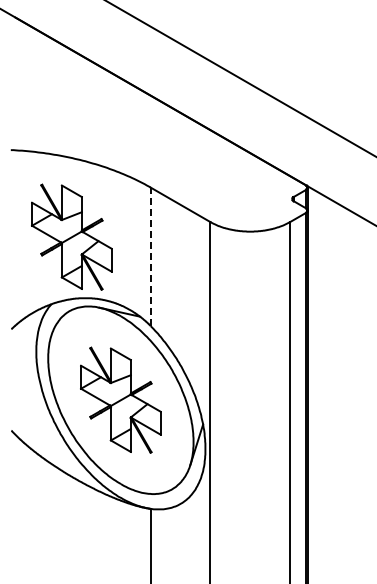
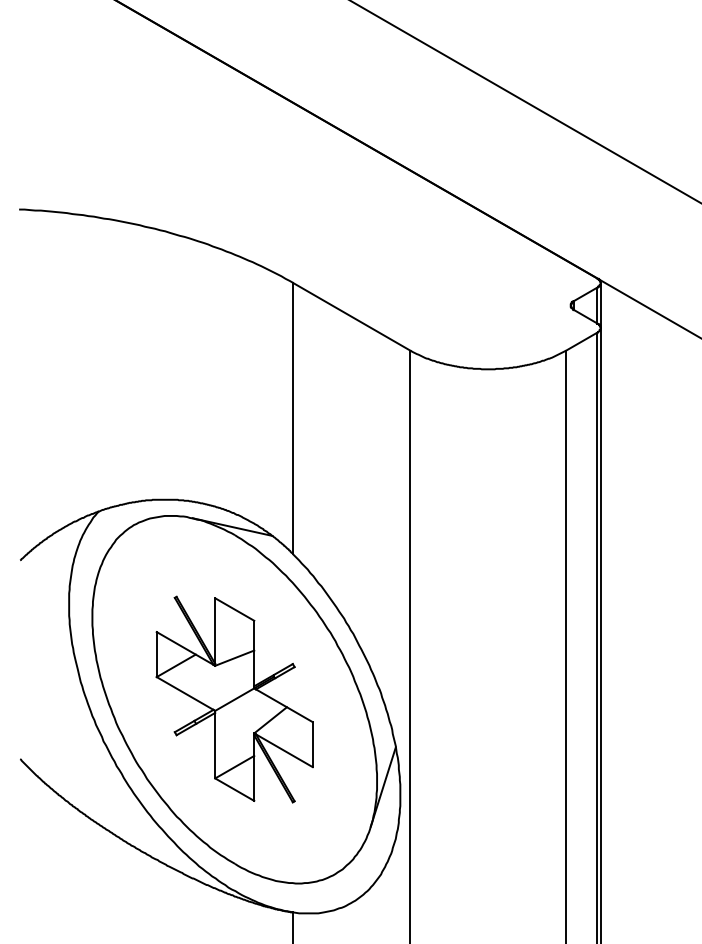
part: (71, 236) -> (137, 378), removed
line: (150, 256) -> (292, 417), dashed -> solid

